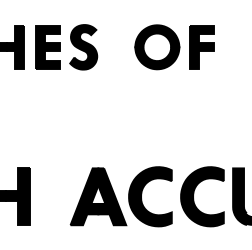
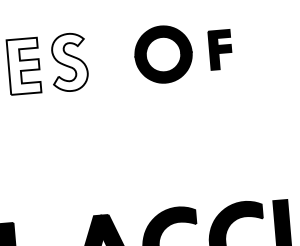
fill: (47, 46) -> (23, 65), removed
fill: (83, 47) -> (69, 62), removed
part: (201, 47) -> (219, 50), size x0.7

